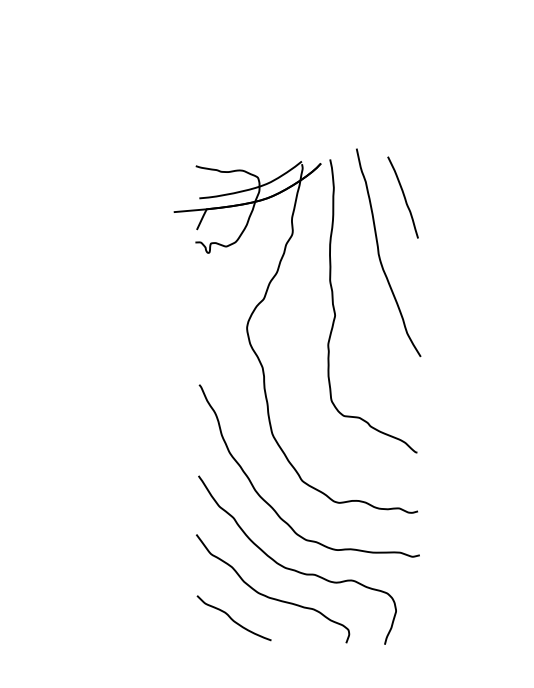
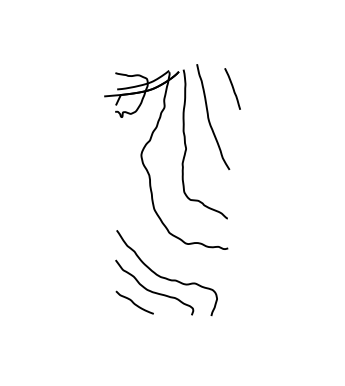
curve: (402, 196) -> (232, 88), moved
curve: (272, 505) -> (154, 245), removed

